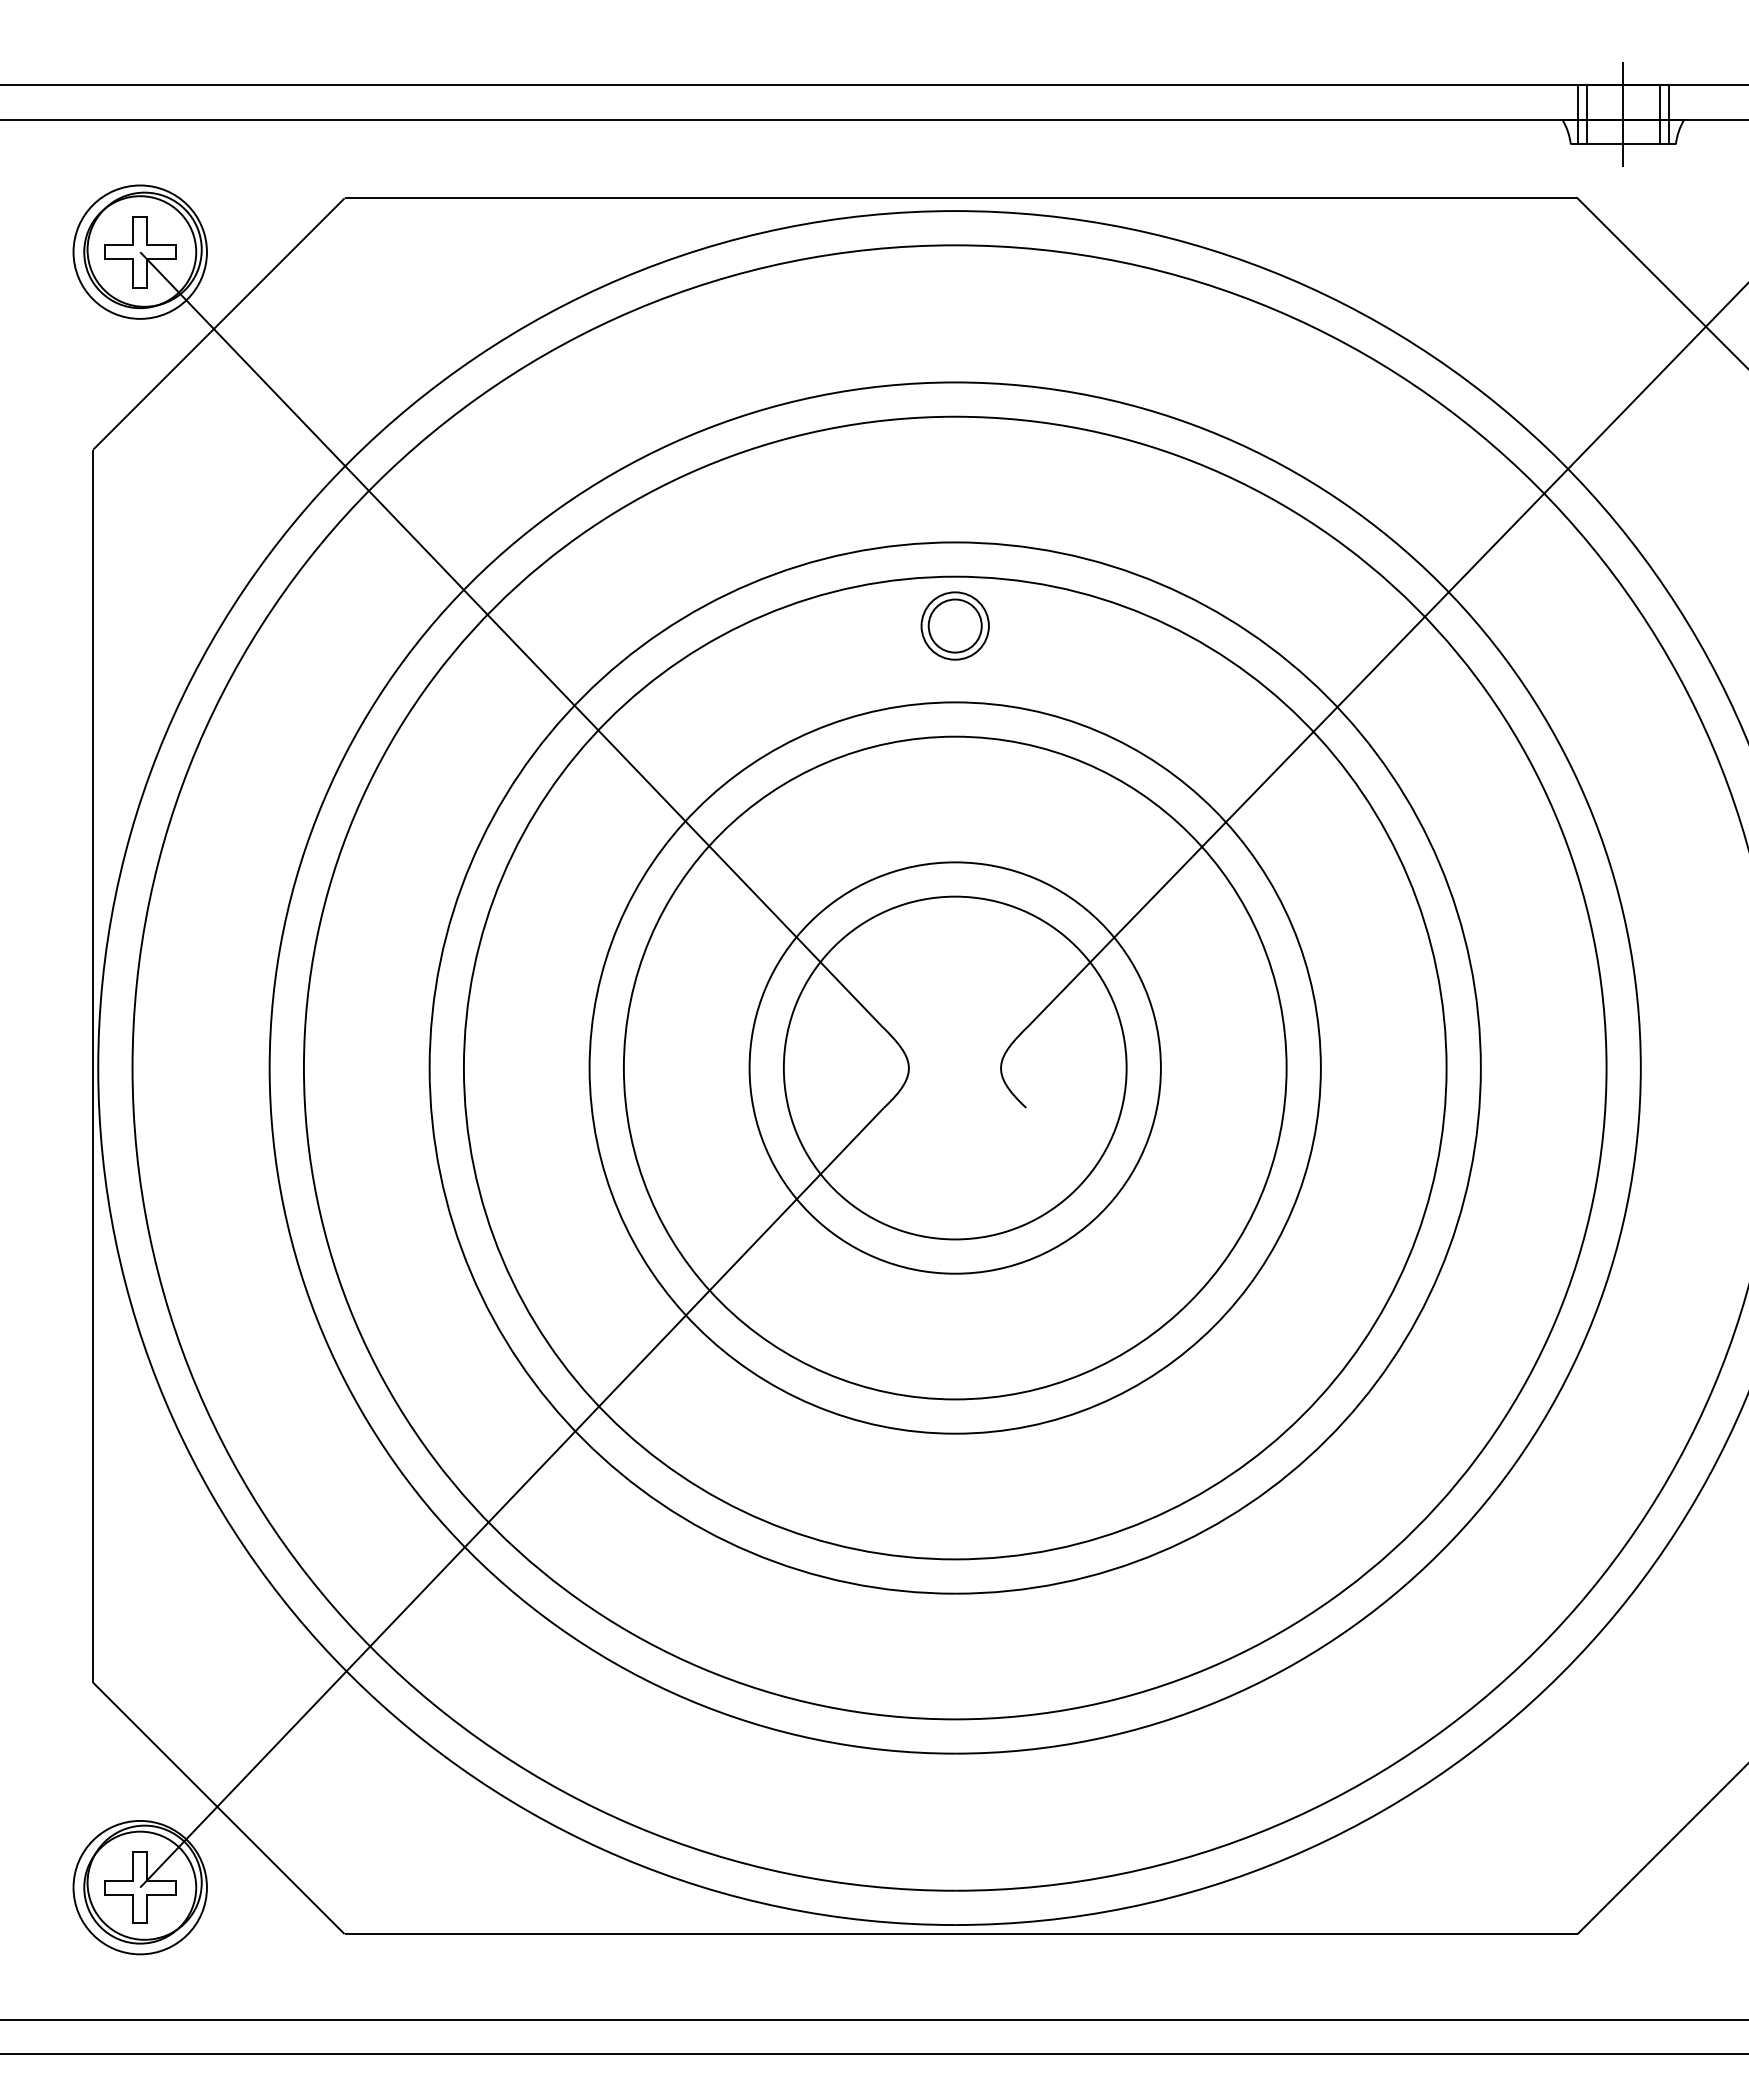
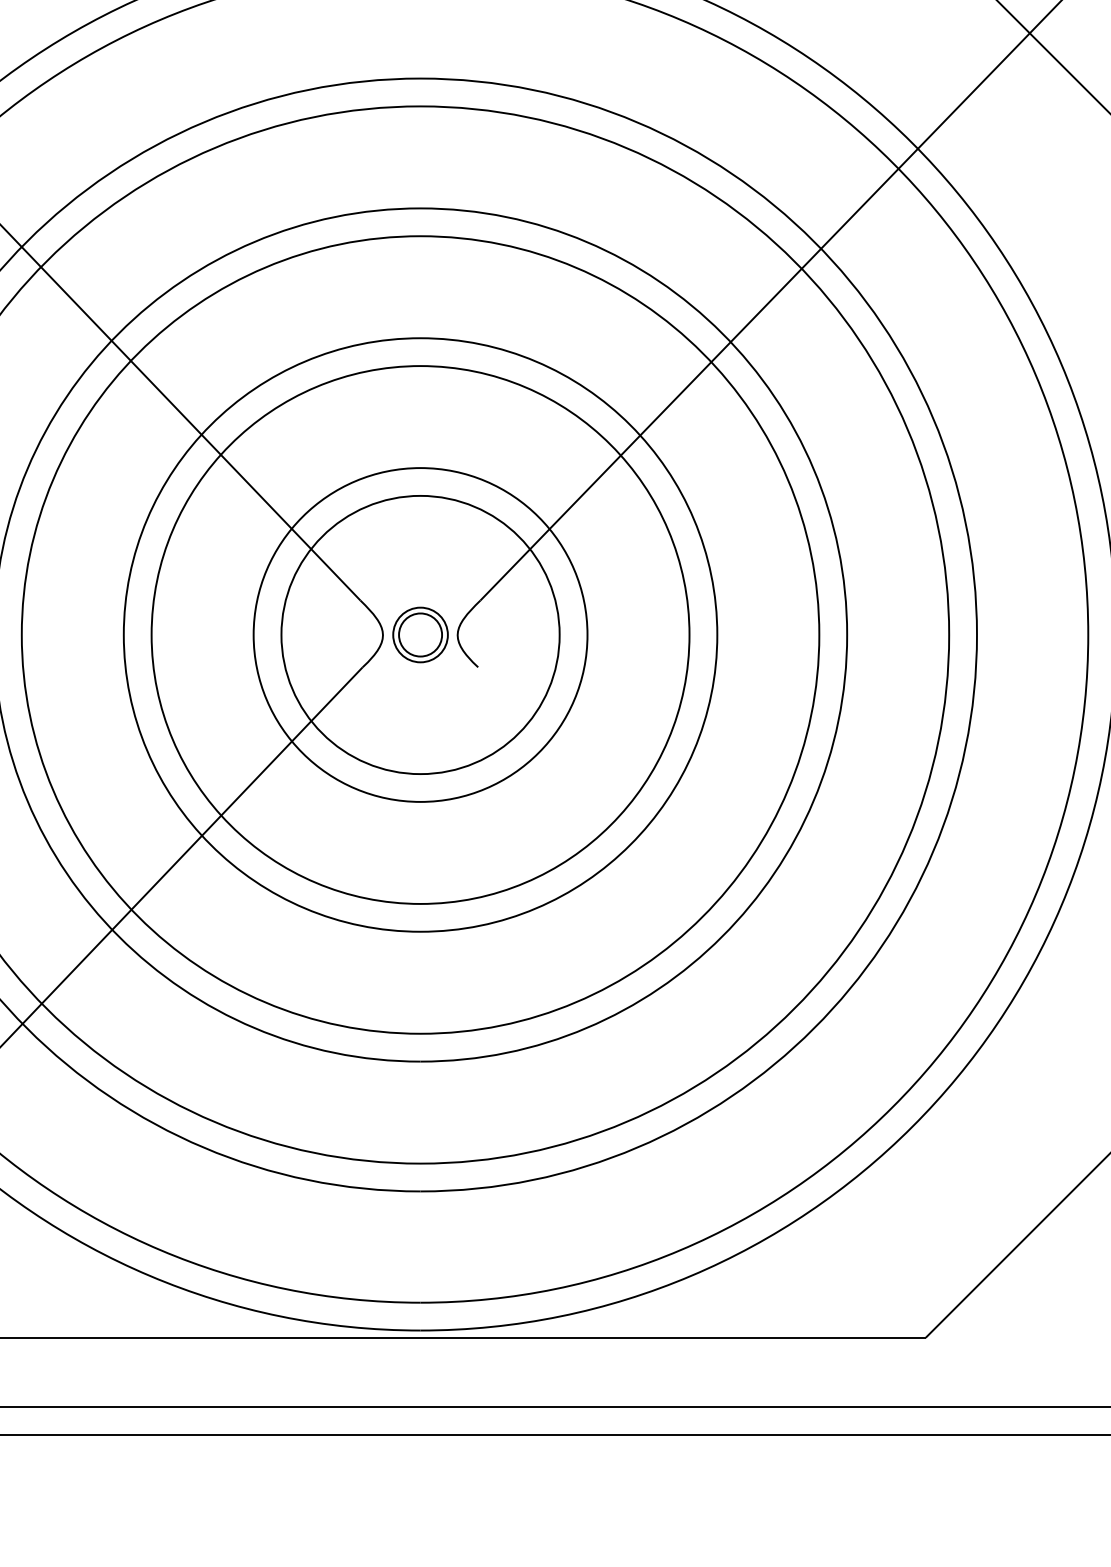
part: (954, 625) -> (419, 634), moved

